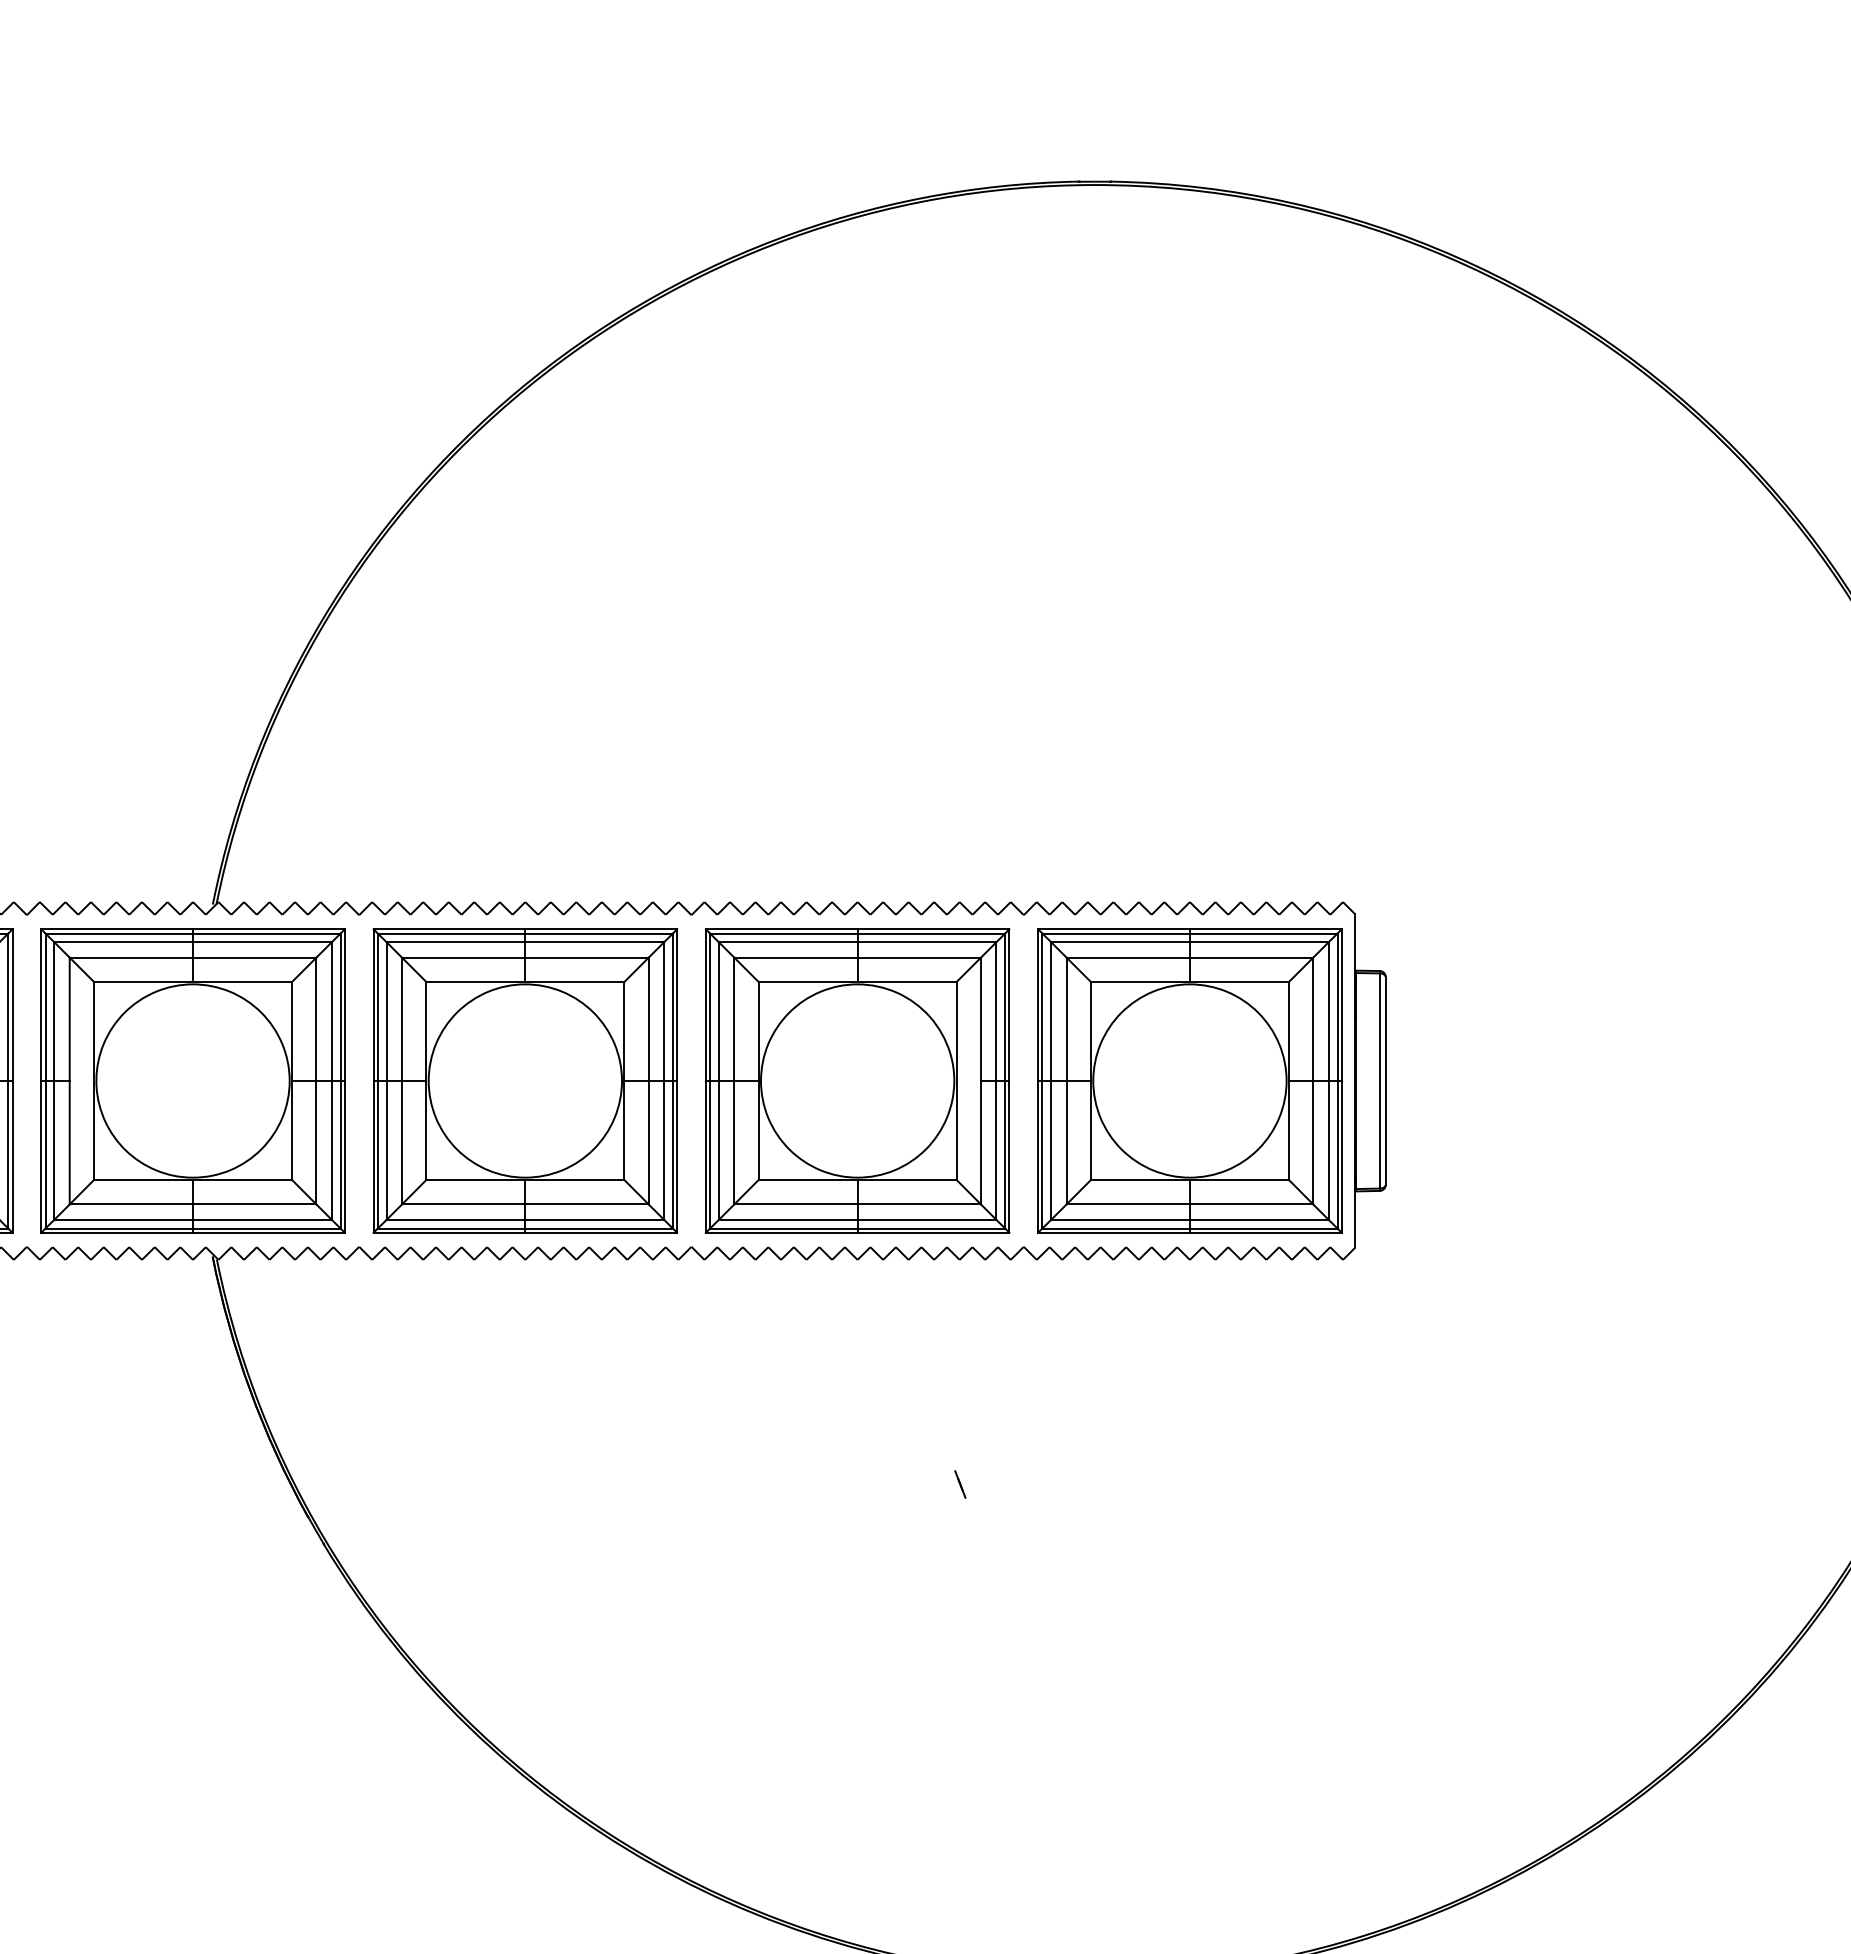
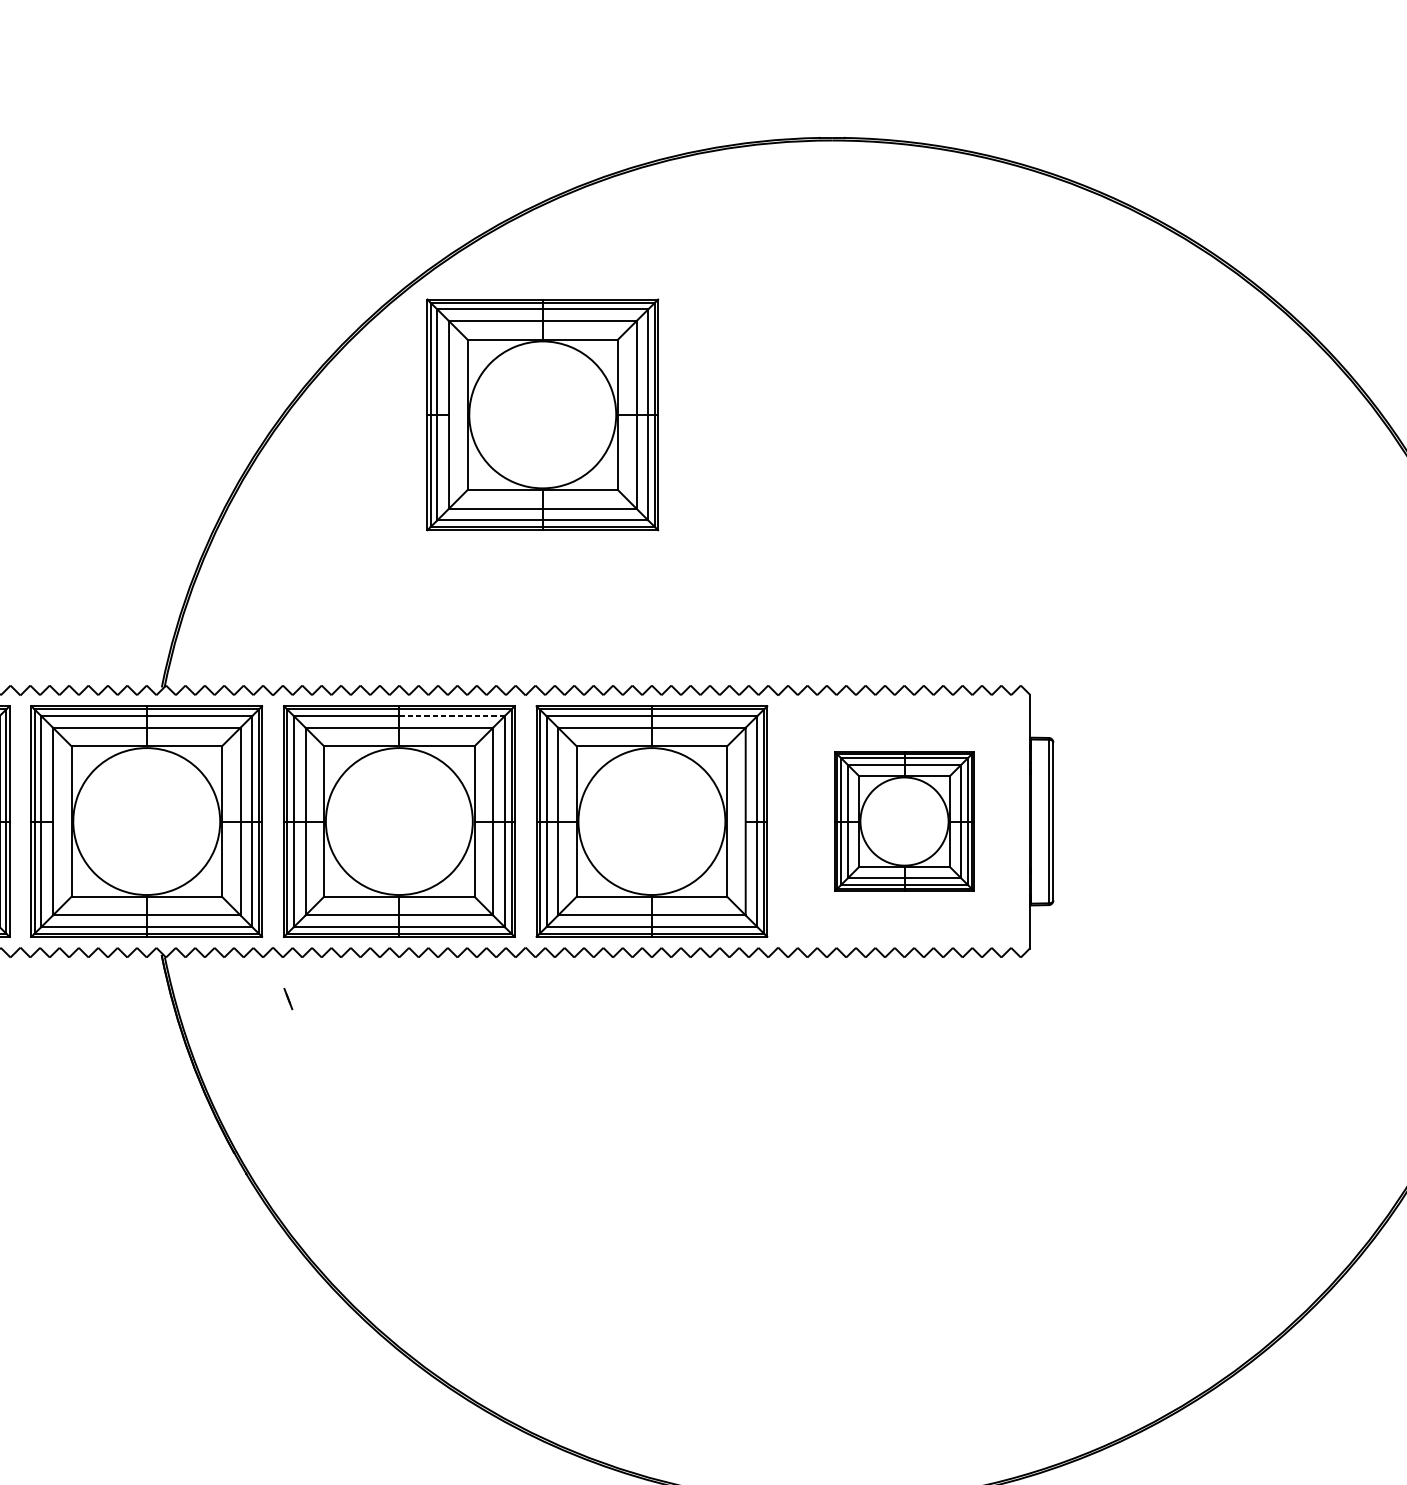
part: (713, 545) -> (542, 414), added
line: (595, 942) -> (452, 716), solid -> dashed
part: (1189, 1080) -> (904, 821), size x0.6
line: (960, 1484) -> (288, 999), moved

